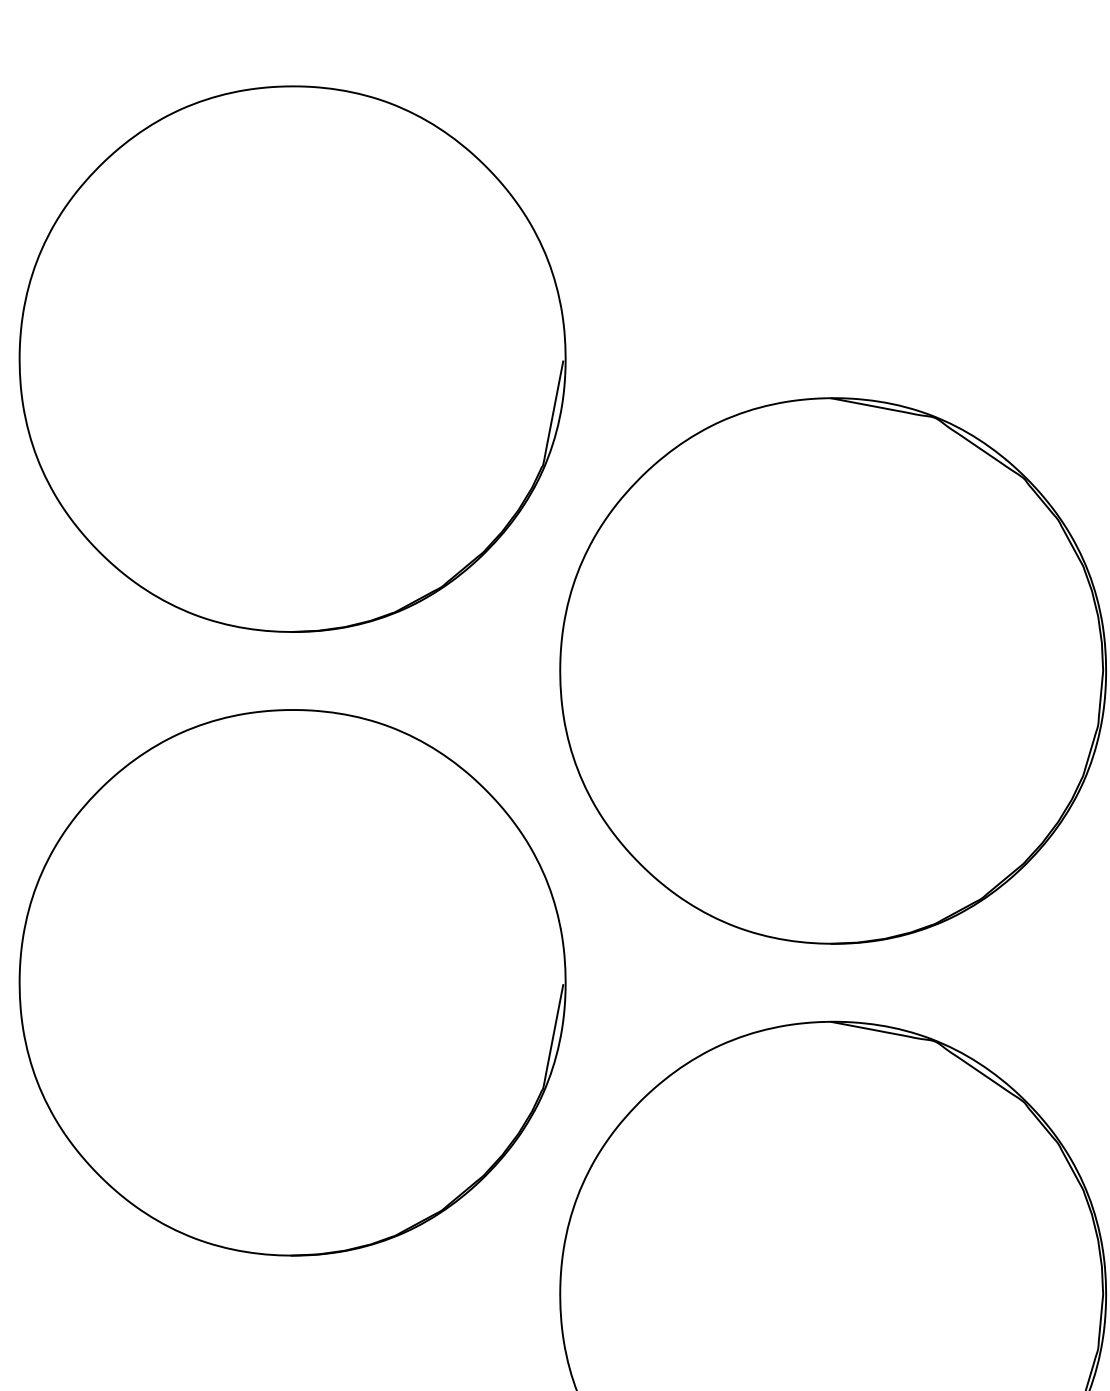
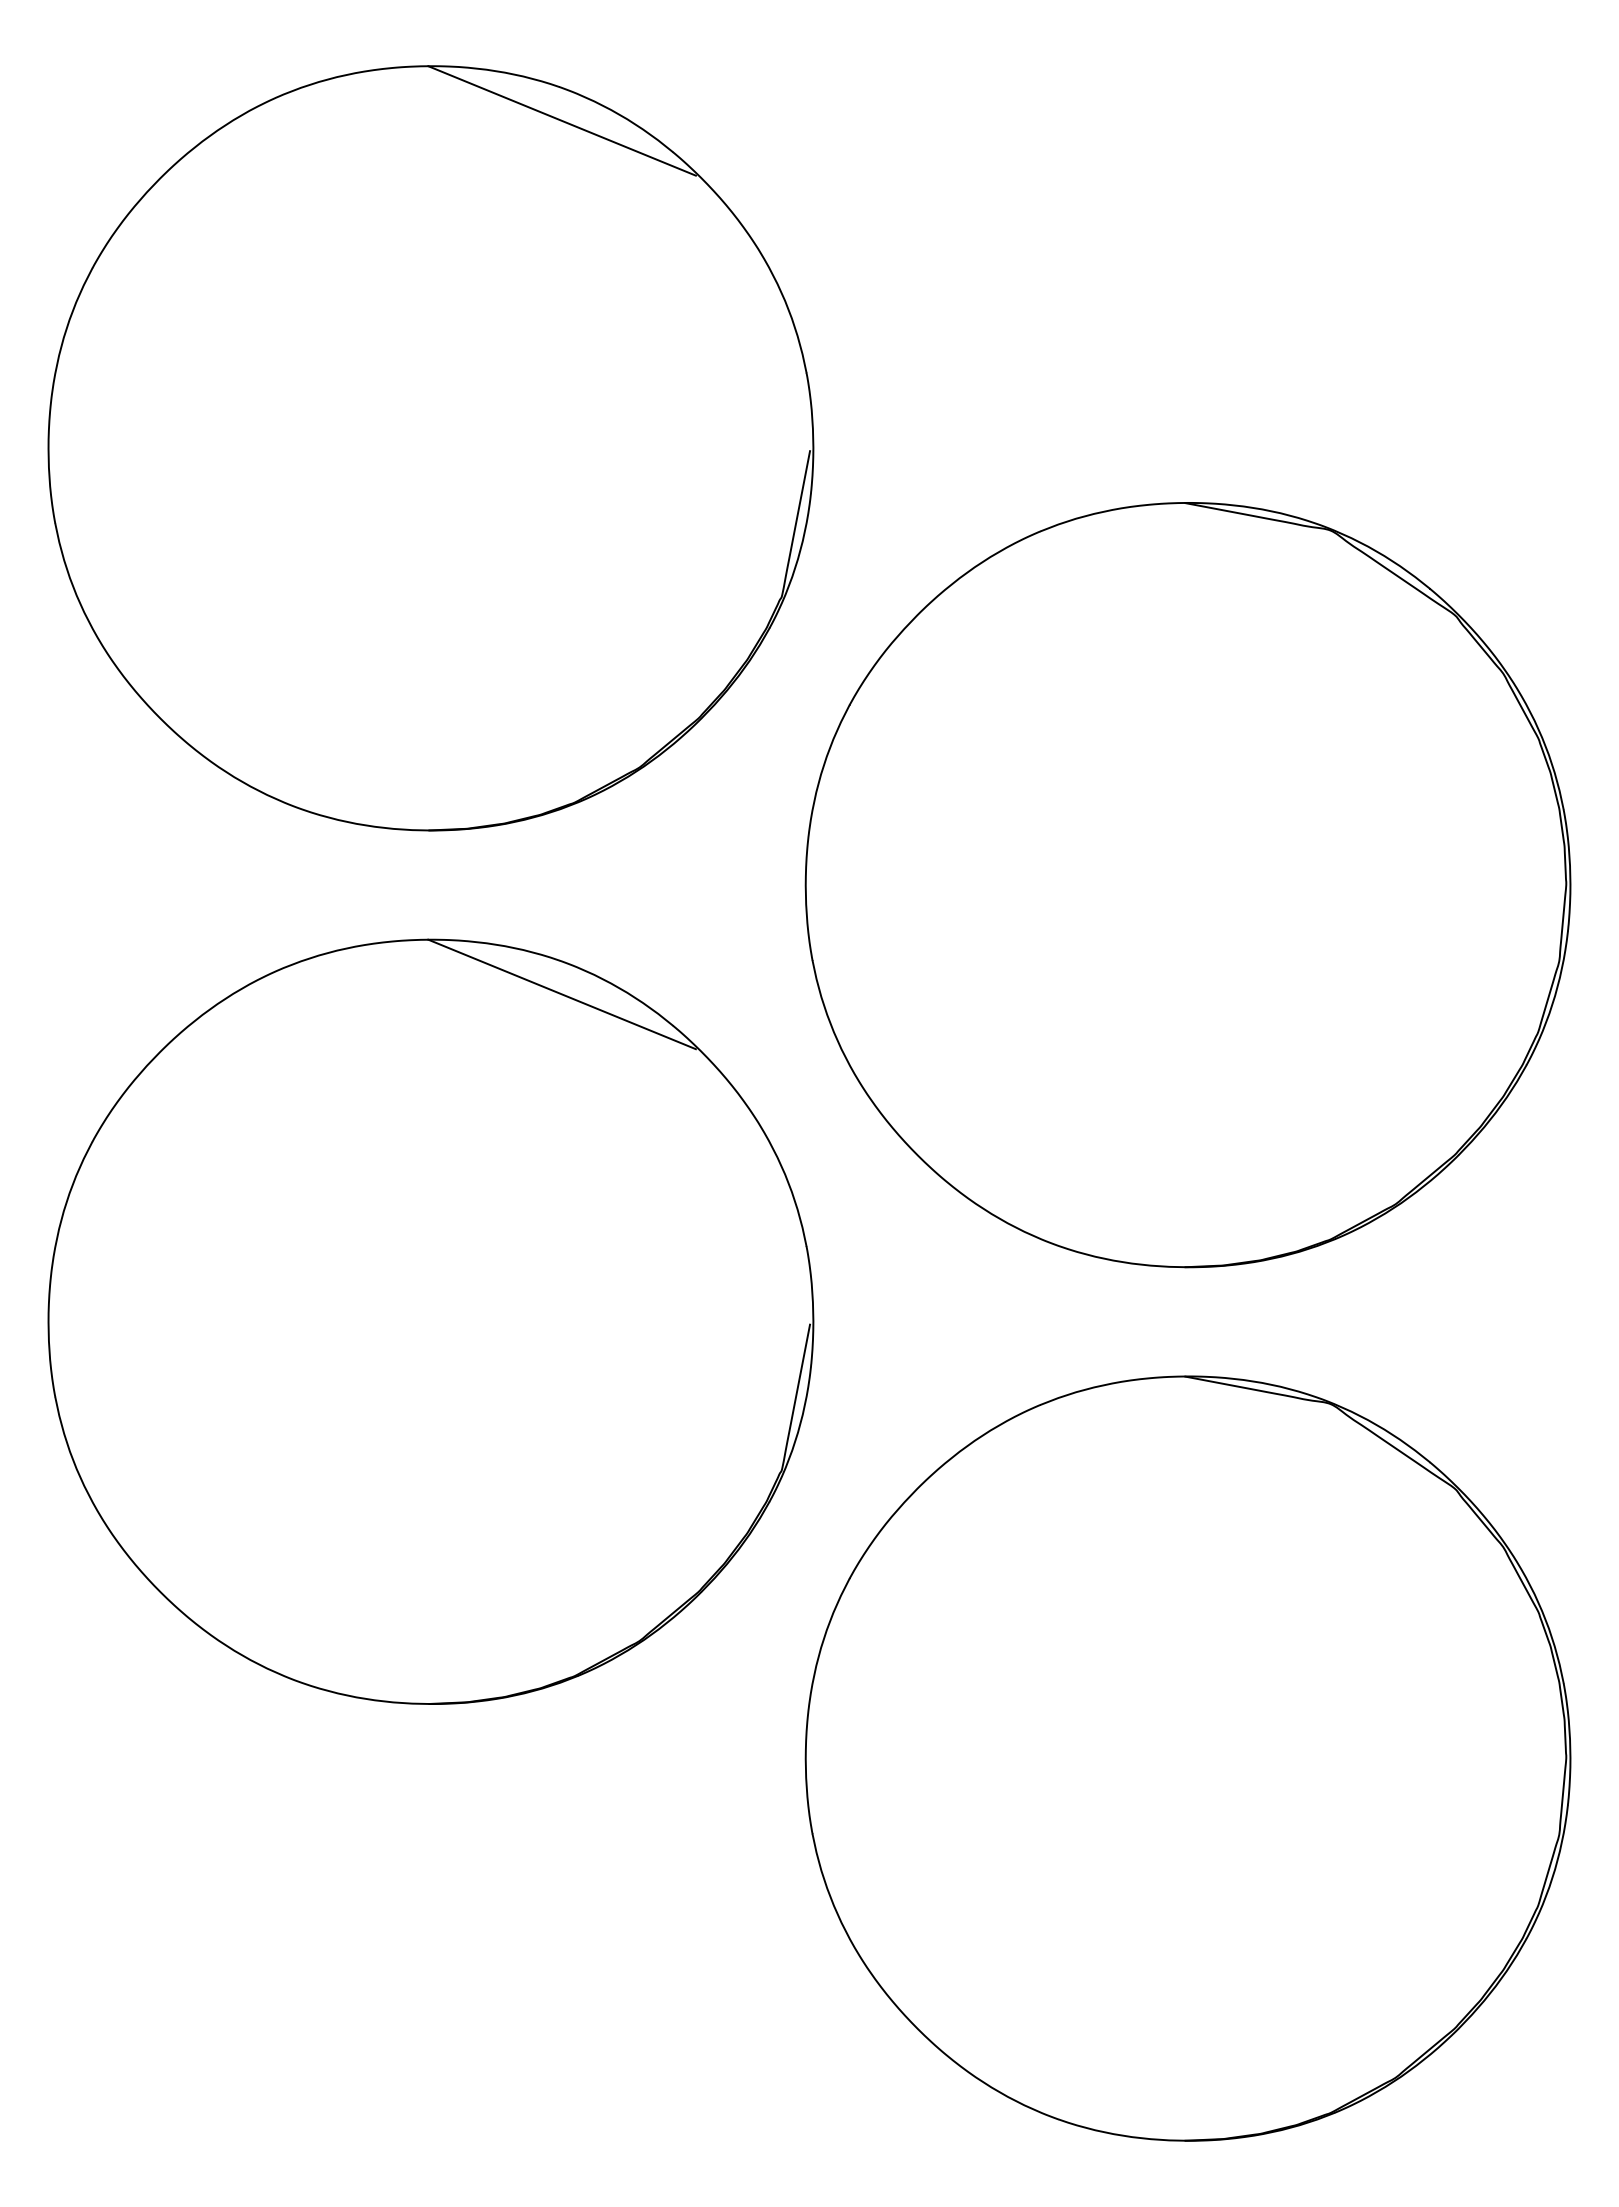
line: (385, 125) -> (561, 120), added
line: (385, 749) -> (561, 994), added

